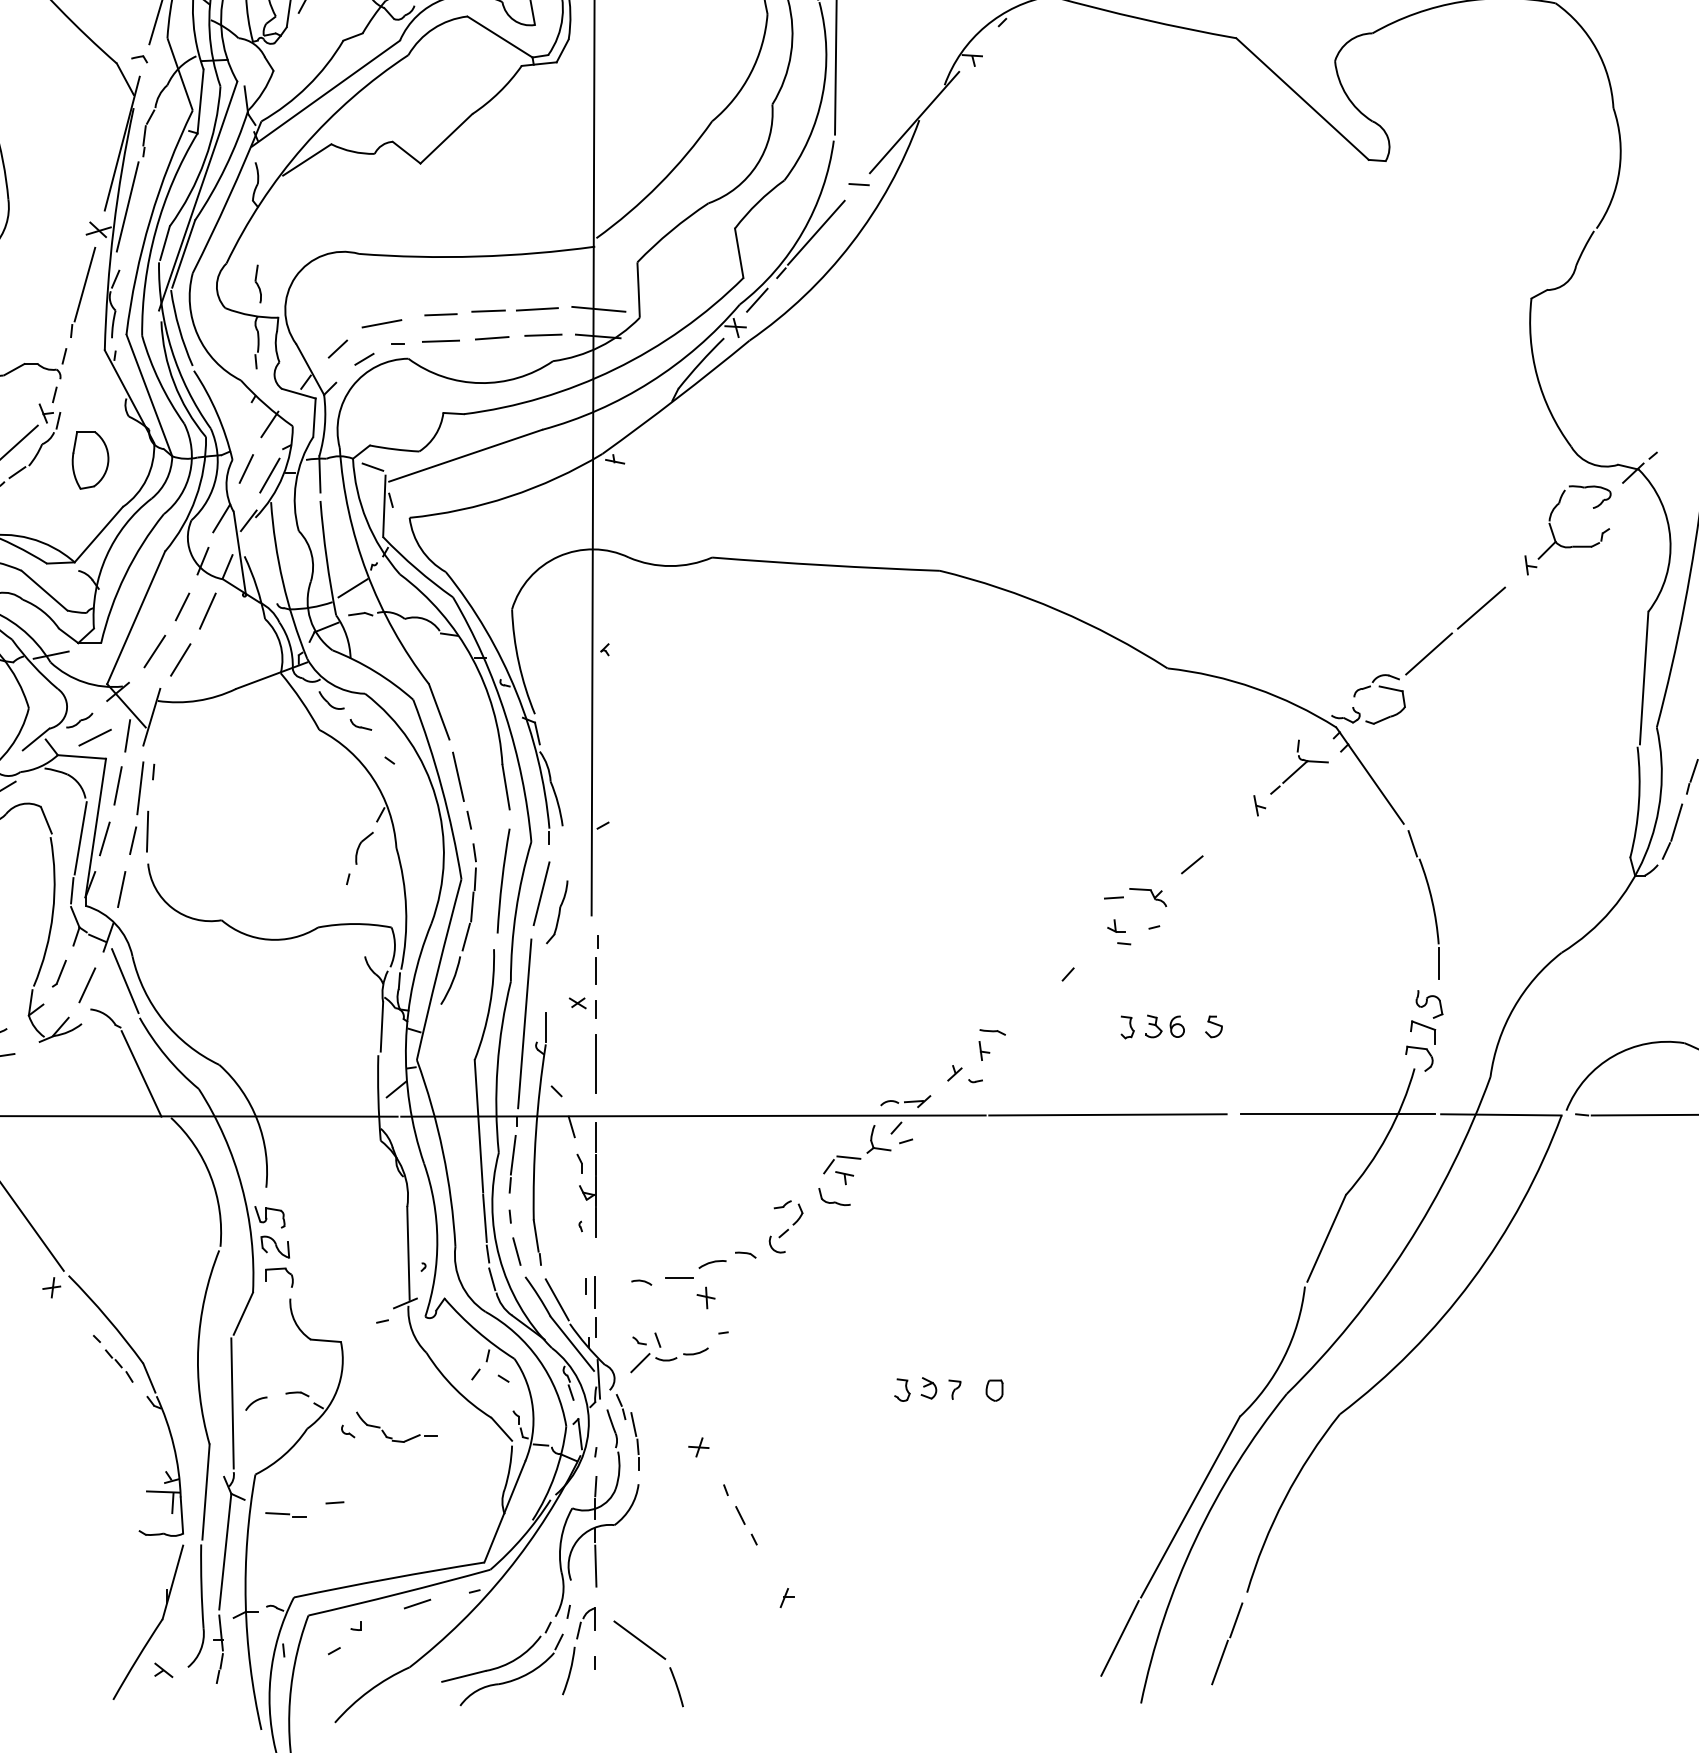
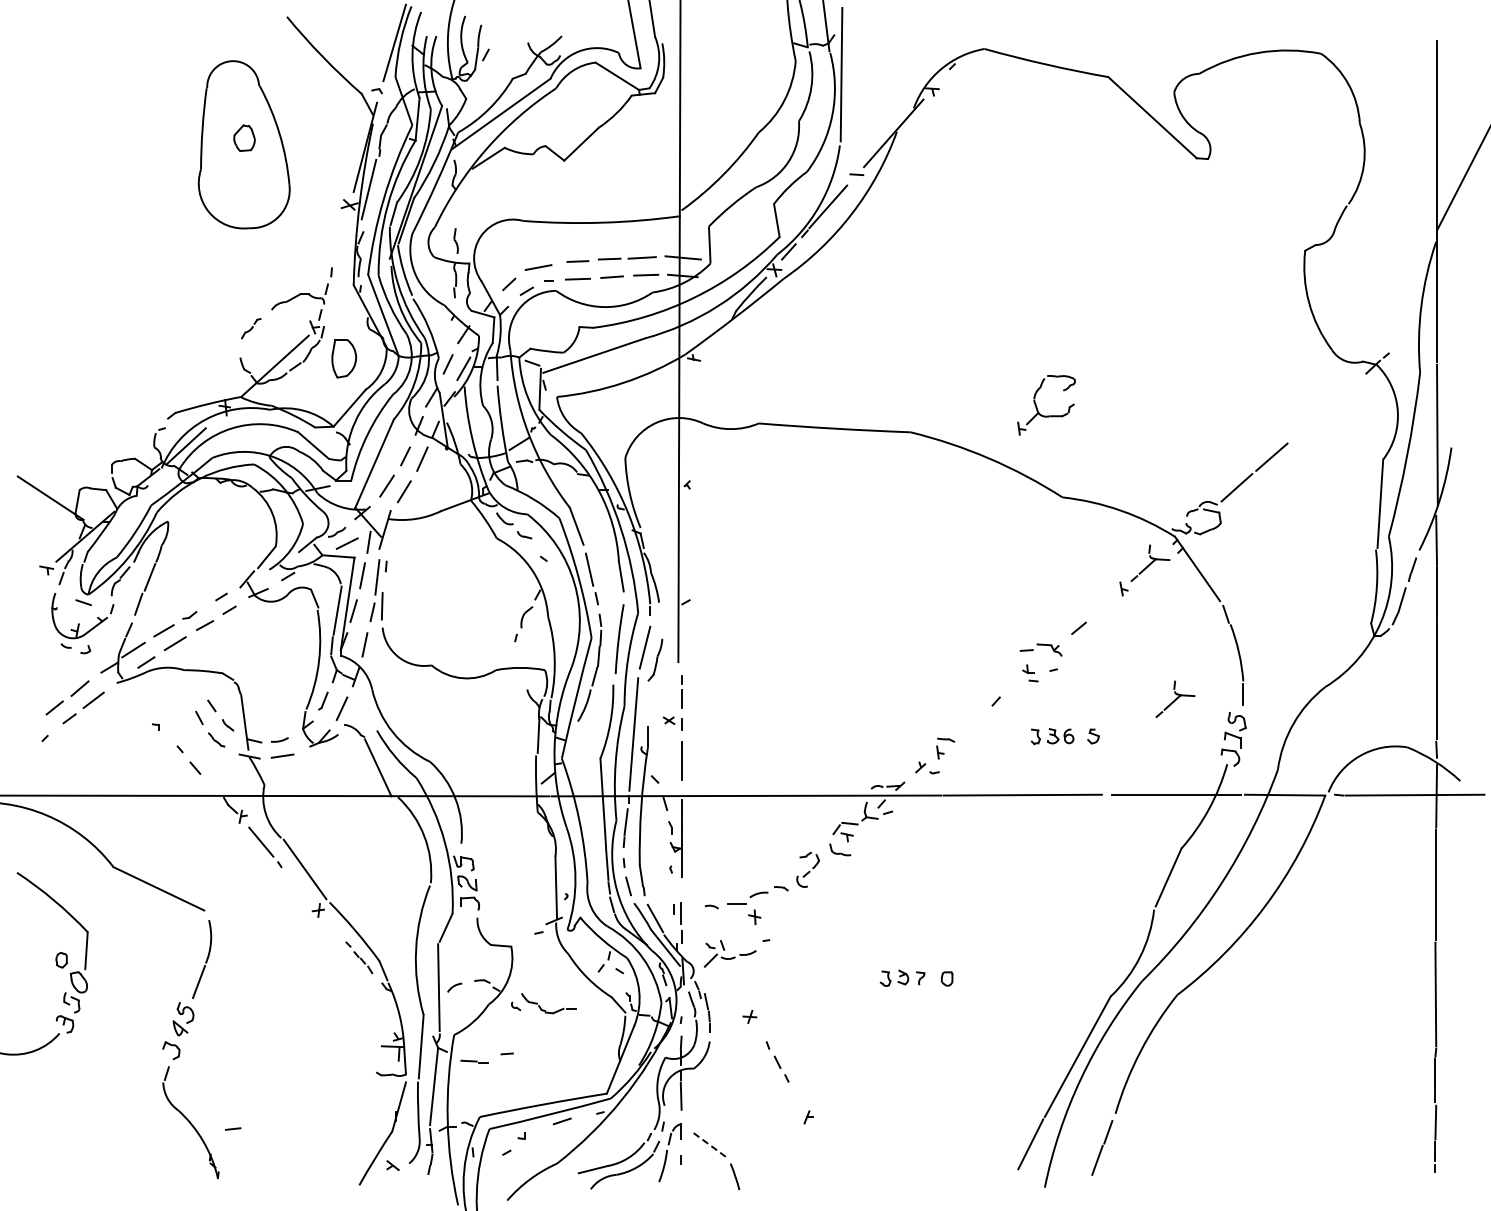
line: (84, 283) -> (340, 240), removed
part: (1555, 536) -> (1038, 409), moved
part: (1336, 969) -> (1175, 698), added
line: (125, 980) -> (367, 705), removed
line: (639, 1640) -> (710, 1145), solid -> dashed

